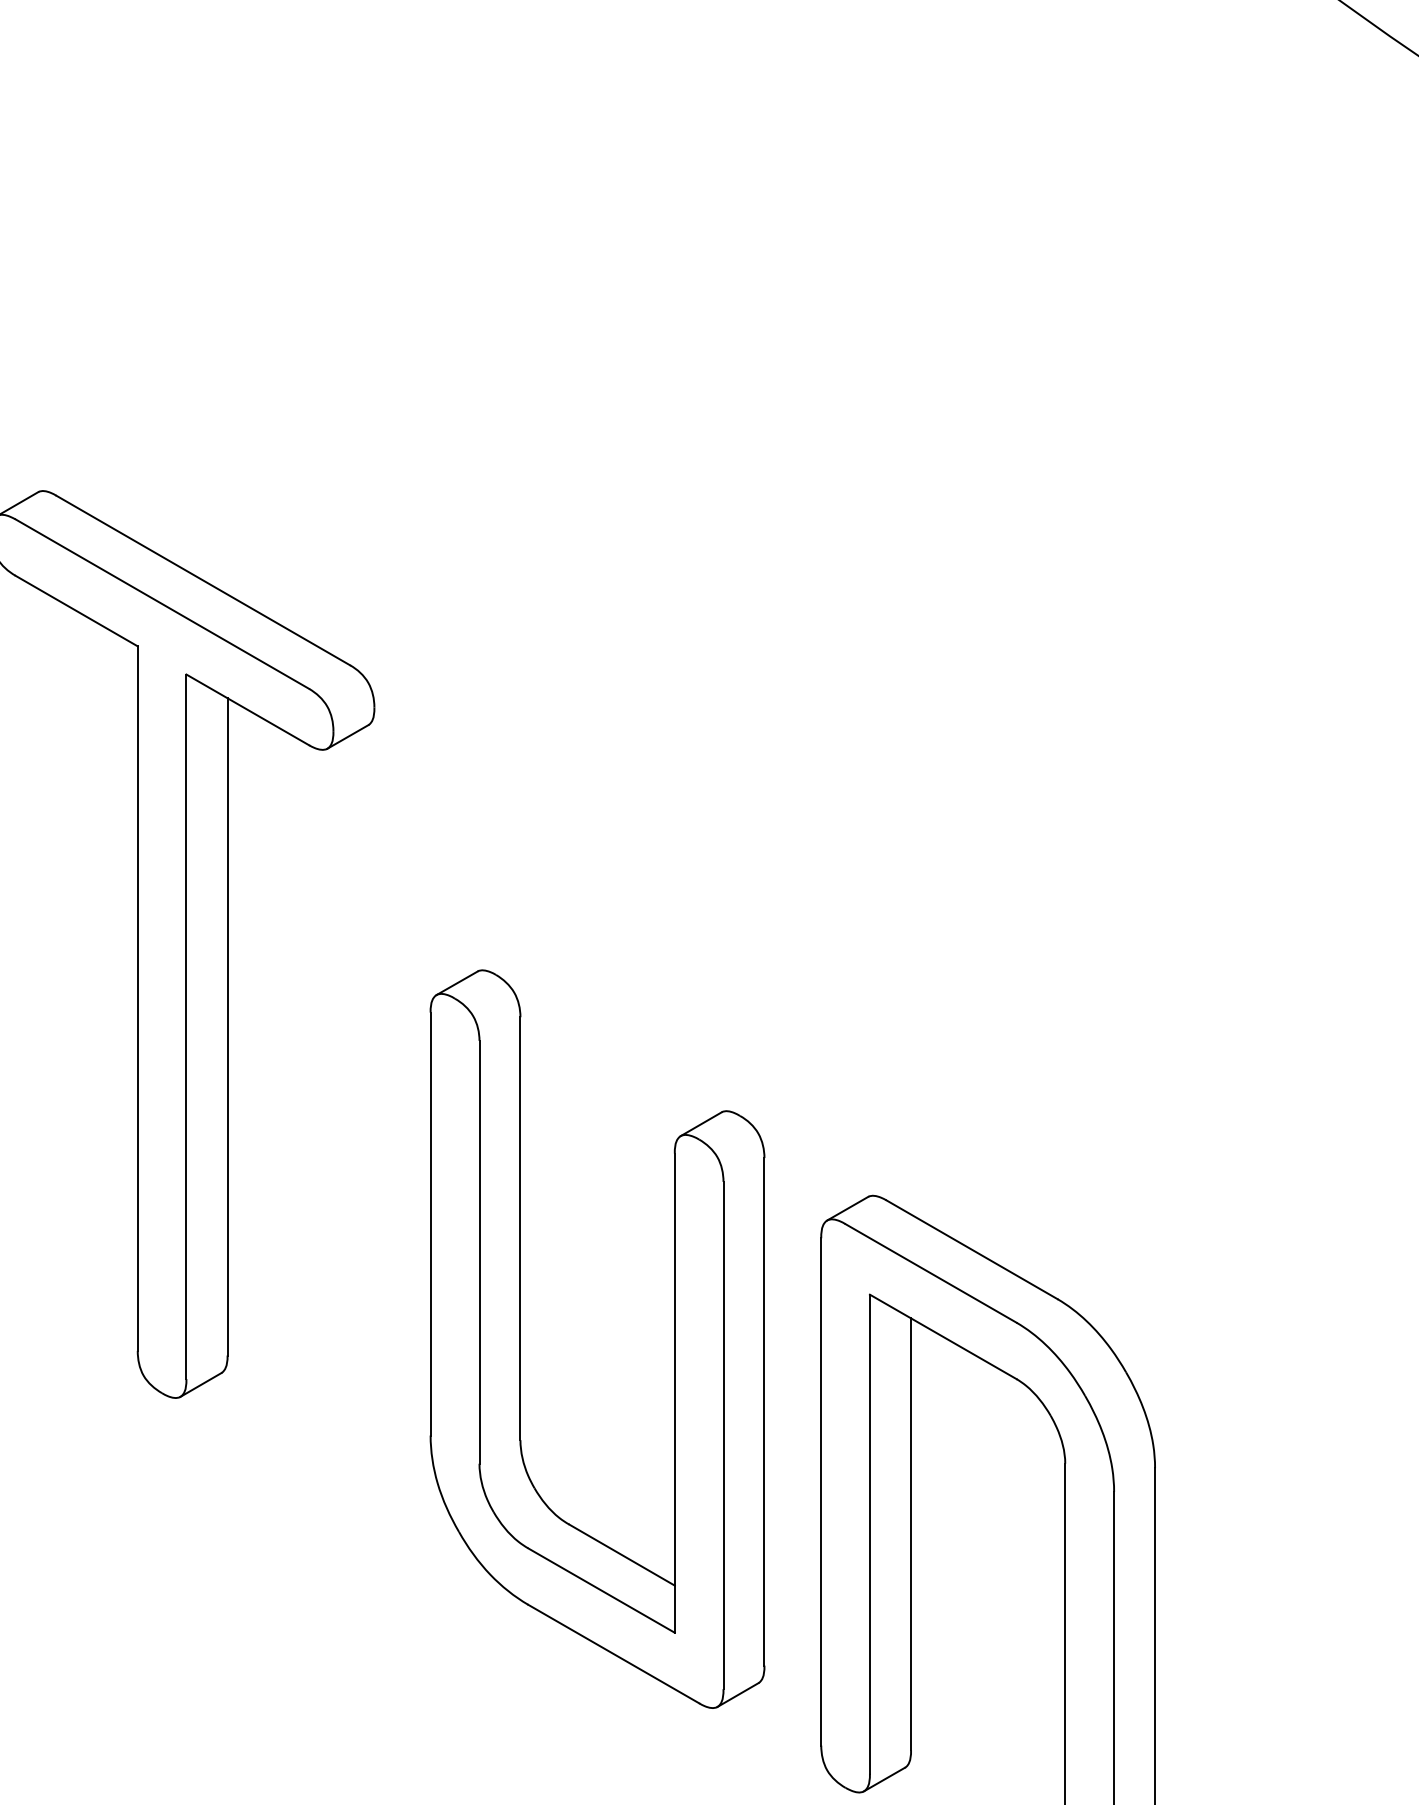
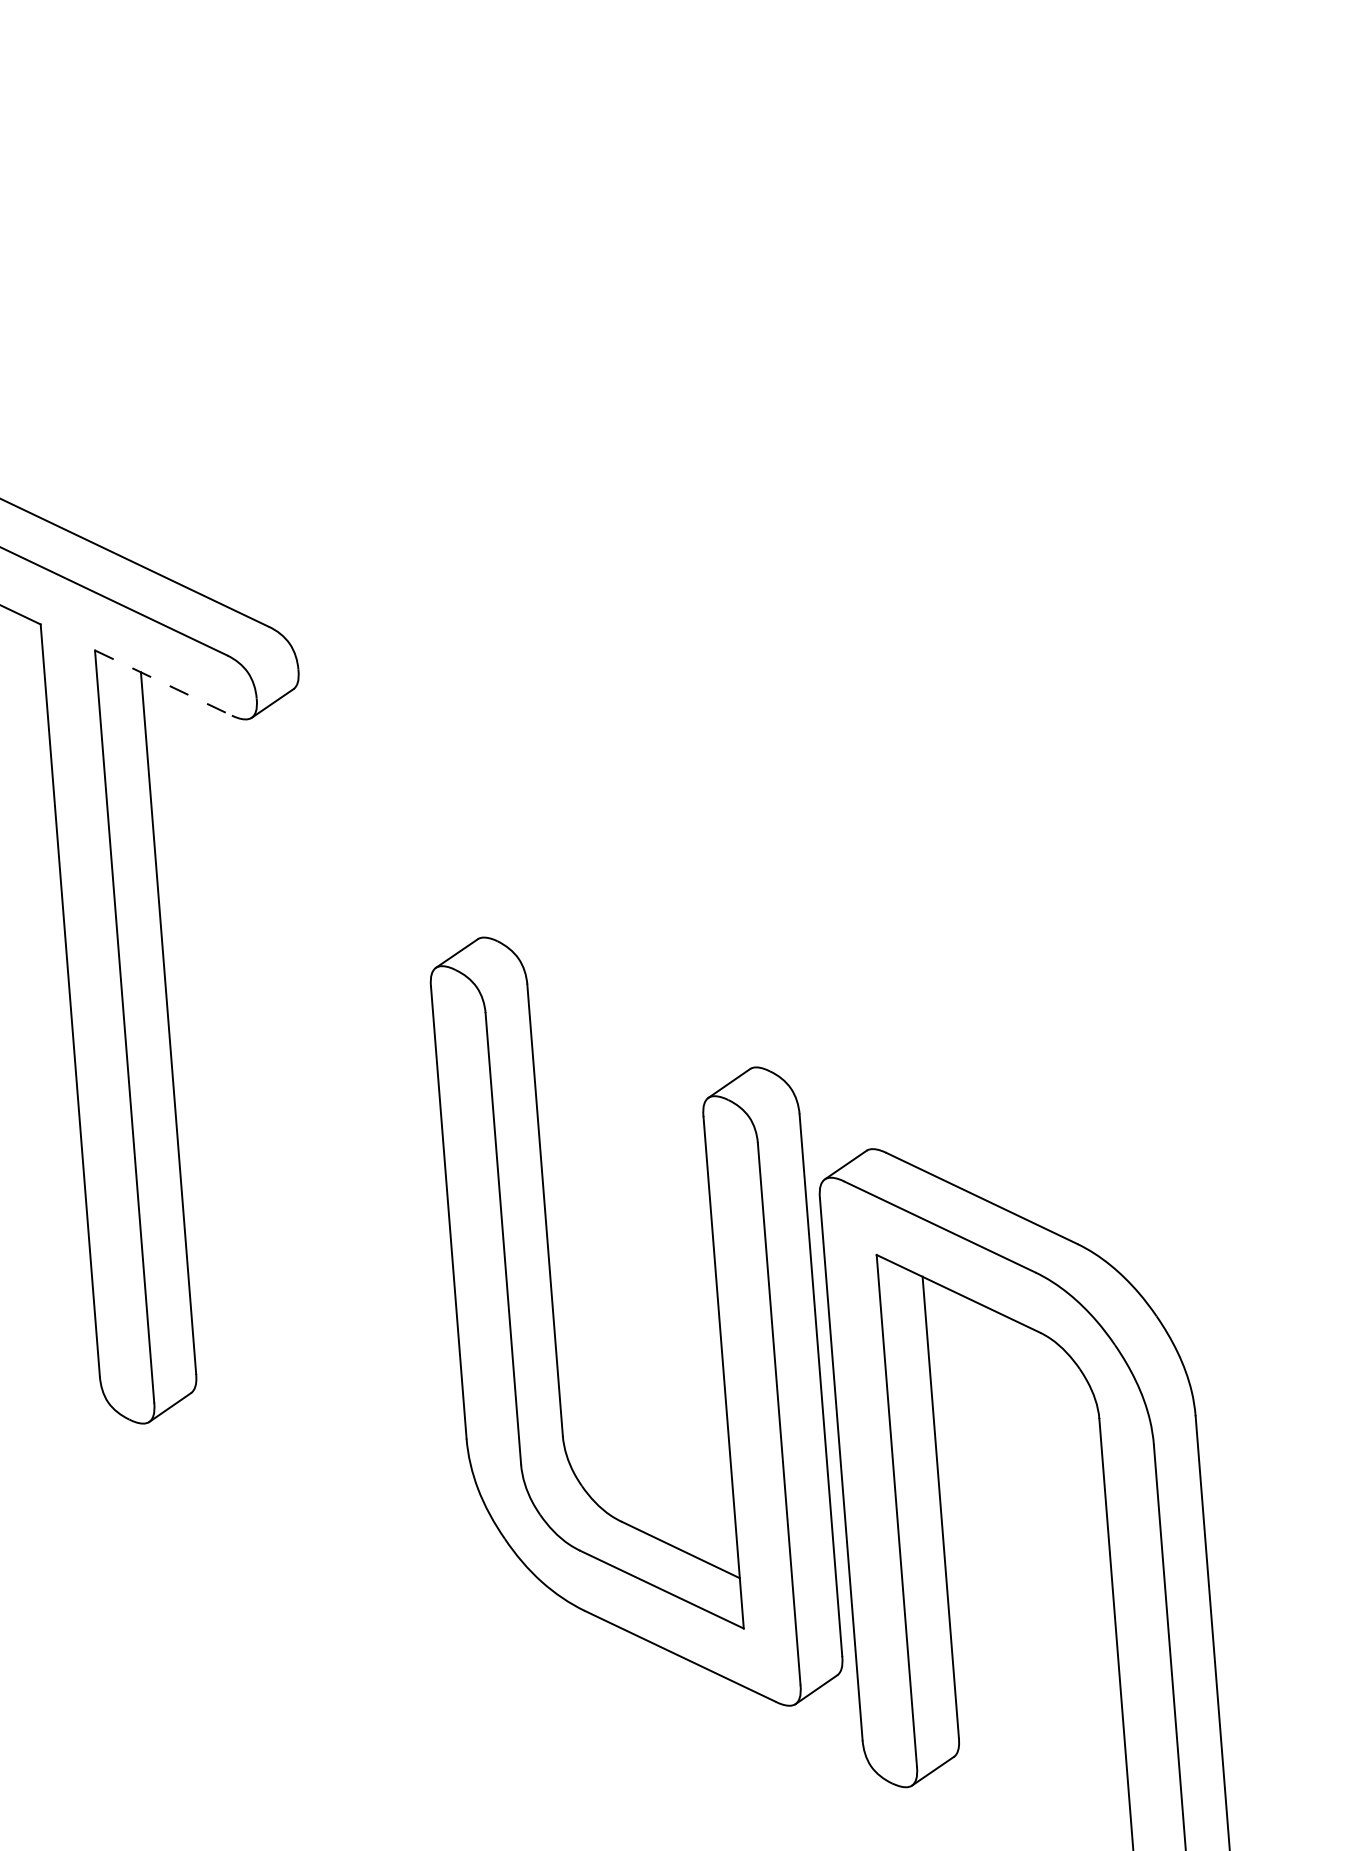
line: (247, 709) -> (163, 682), solid -> dashed
part: (520, 1338) -> (554, 1327), moved

